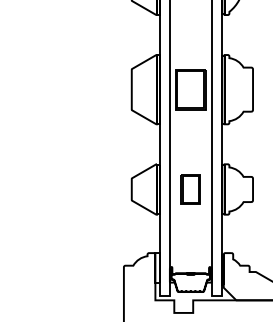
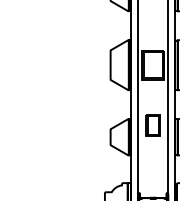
part: (190, 189) -> (152, 125), moved

